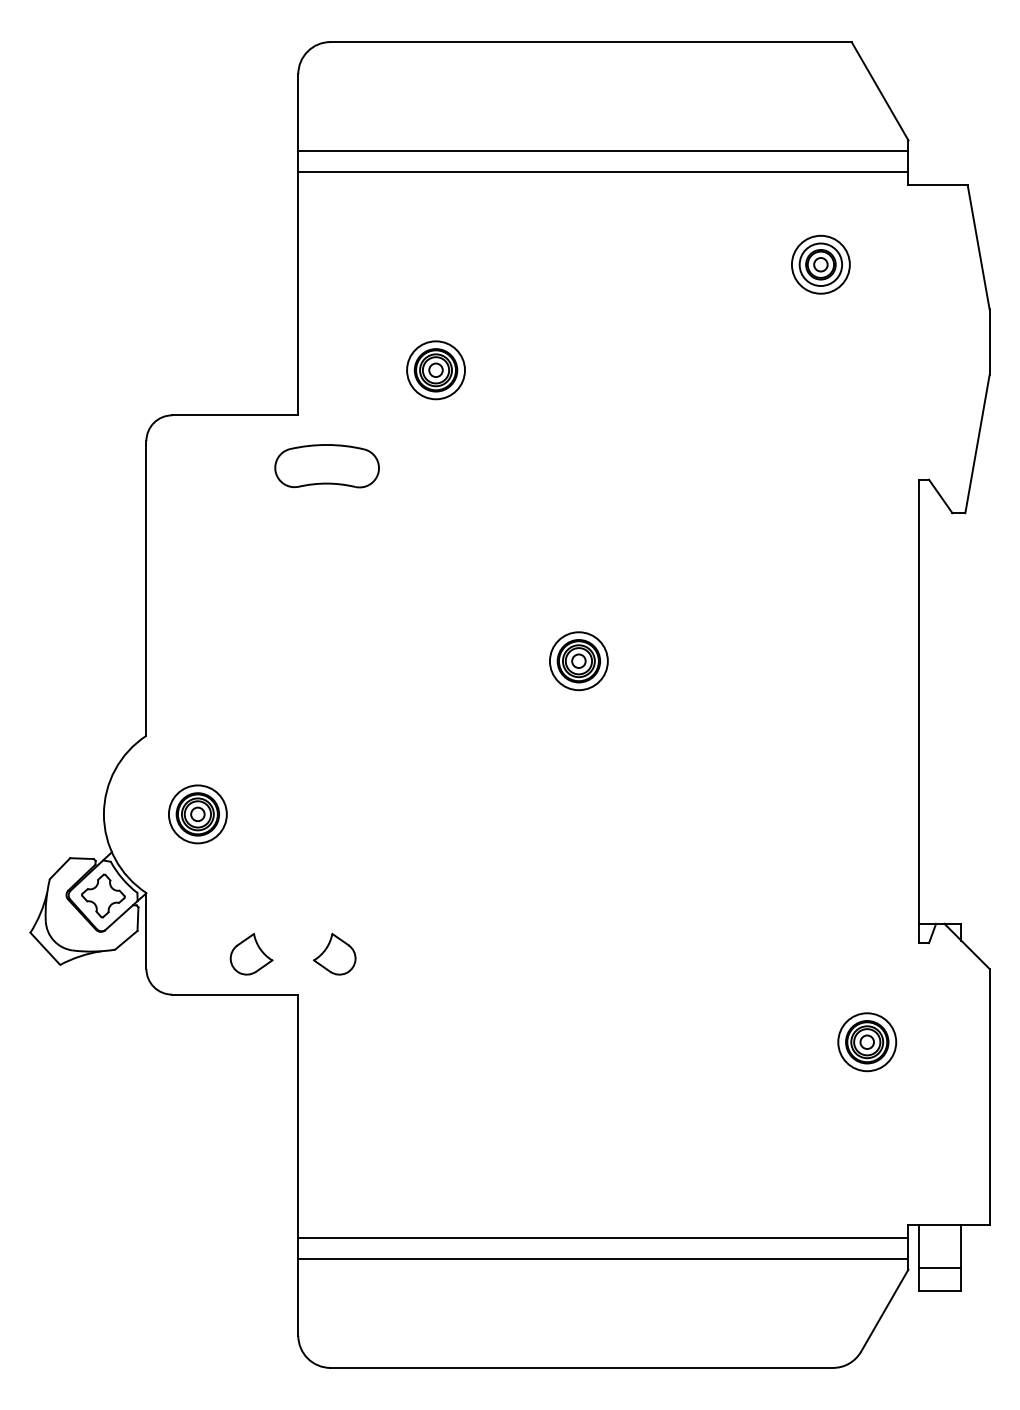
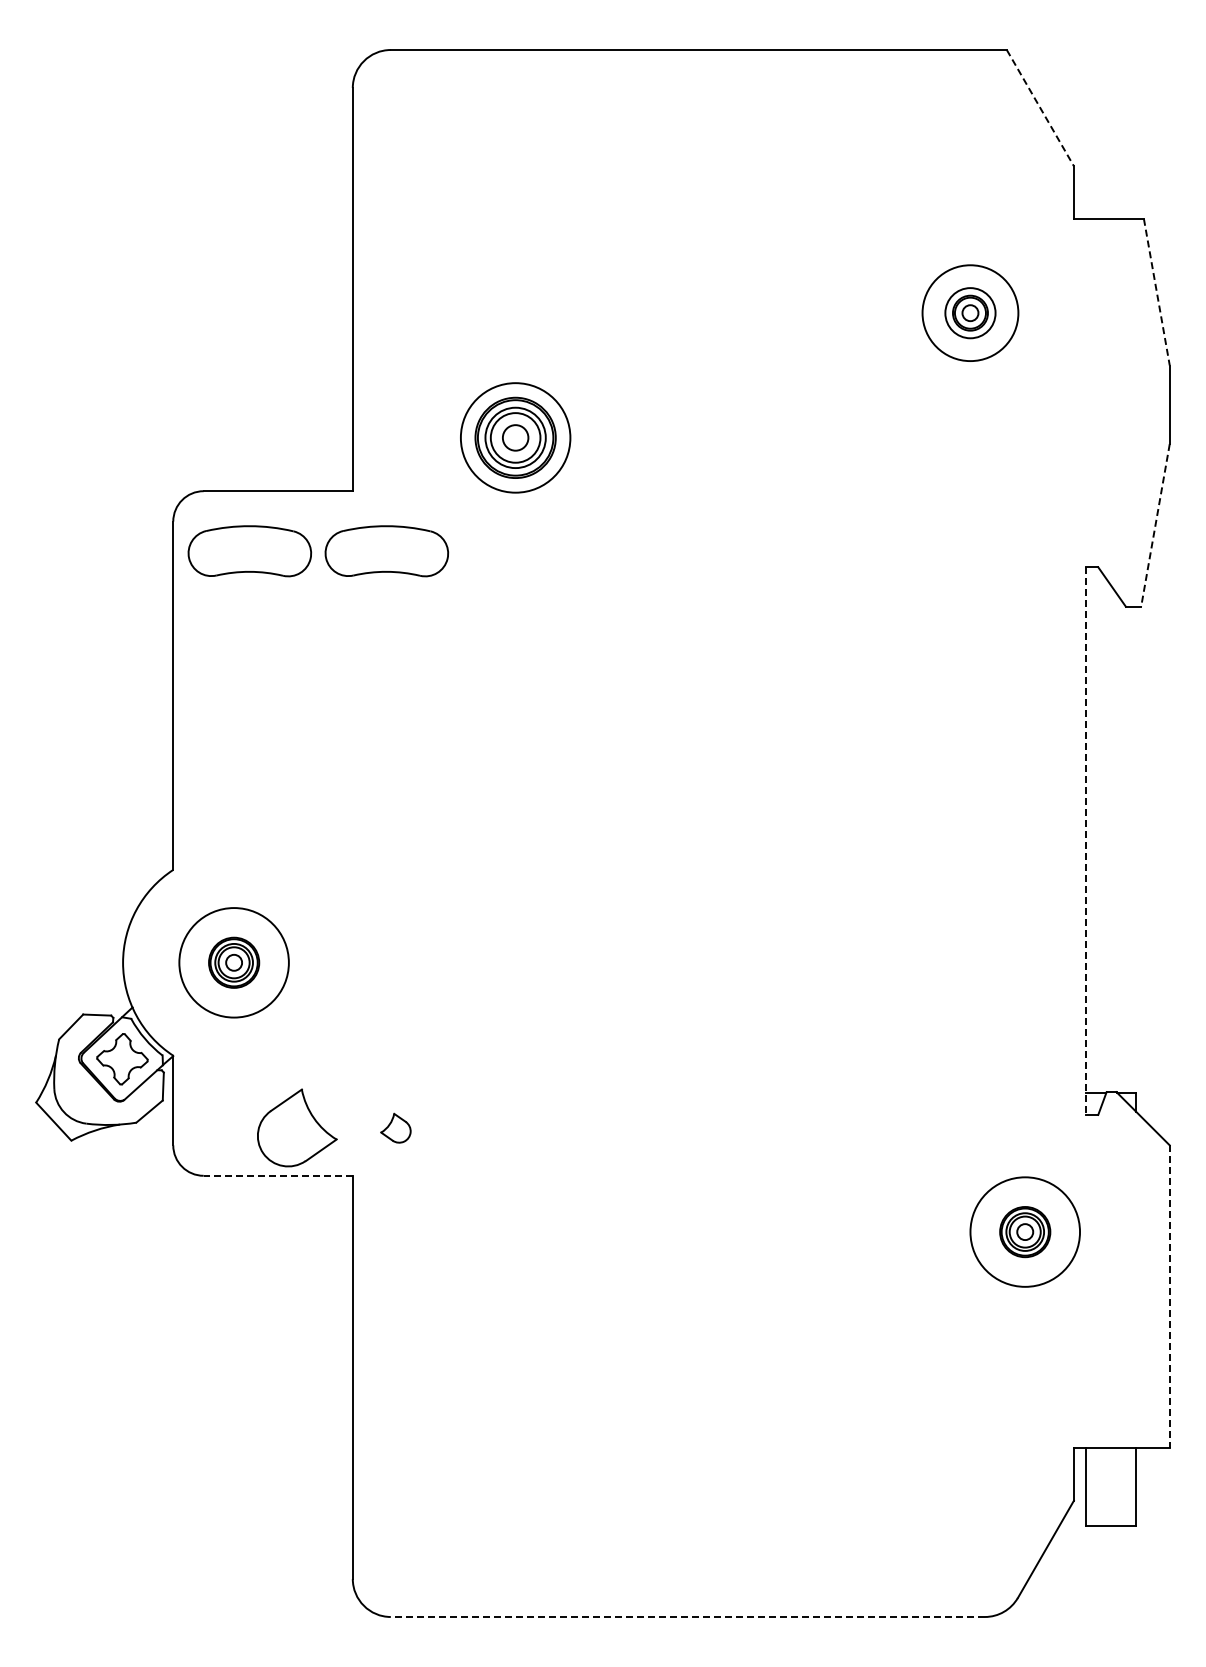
line: (880, 91) -> (1040, 108), solid -> dashed
line: (602, 151) -> (712, 179), removed
line: (602, 171) -> (712, 203), removed
line: (978, 247) -> (1156, 292), solid -> dashed
circle: (820, 264) -> (970, 312), size x1.4
part: (435, 369) -> (515, 437), size x1.6
line: (977, 444) -> (1155, 525), solid -> dashed
part: (210, 466) -> (249, 551), added
part: (578, 661) -> (684, 781), removed
line: (919, 711) -> (1086, 841), solid -> dashed
circle: (197, 814) -> (233, 962), size x1.6
part: (251, 954) -> (297, 1128), size x1.6
part: (334, 954) -> (395, 1128), size x0.6
line: (235, 994) -> (278, 1175), solid -> dashed
circle: (867, 1041) -> (1025, 1231), size x1.6
line: (989, 1097) -> (1169, 1297), solid -> dashed
line: (602, 1238) -> (712, 1463), removed
line: (602, 1258) -> (712, 1487), removed
line: (940, 1268) -> (1111, 1499), removed
line: (581, 1368) -> (687, 1617), solid -> dashed

